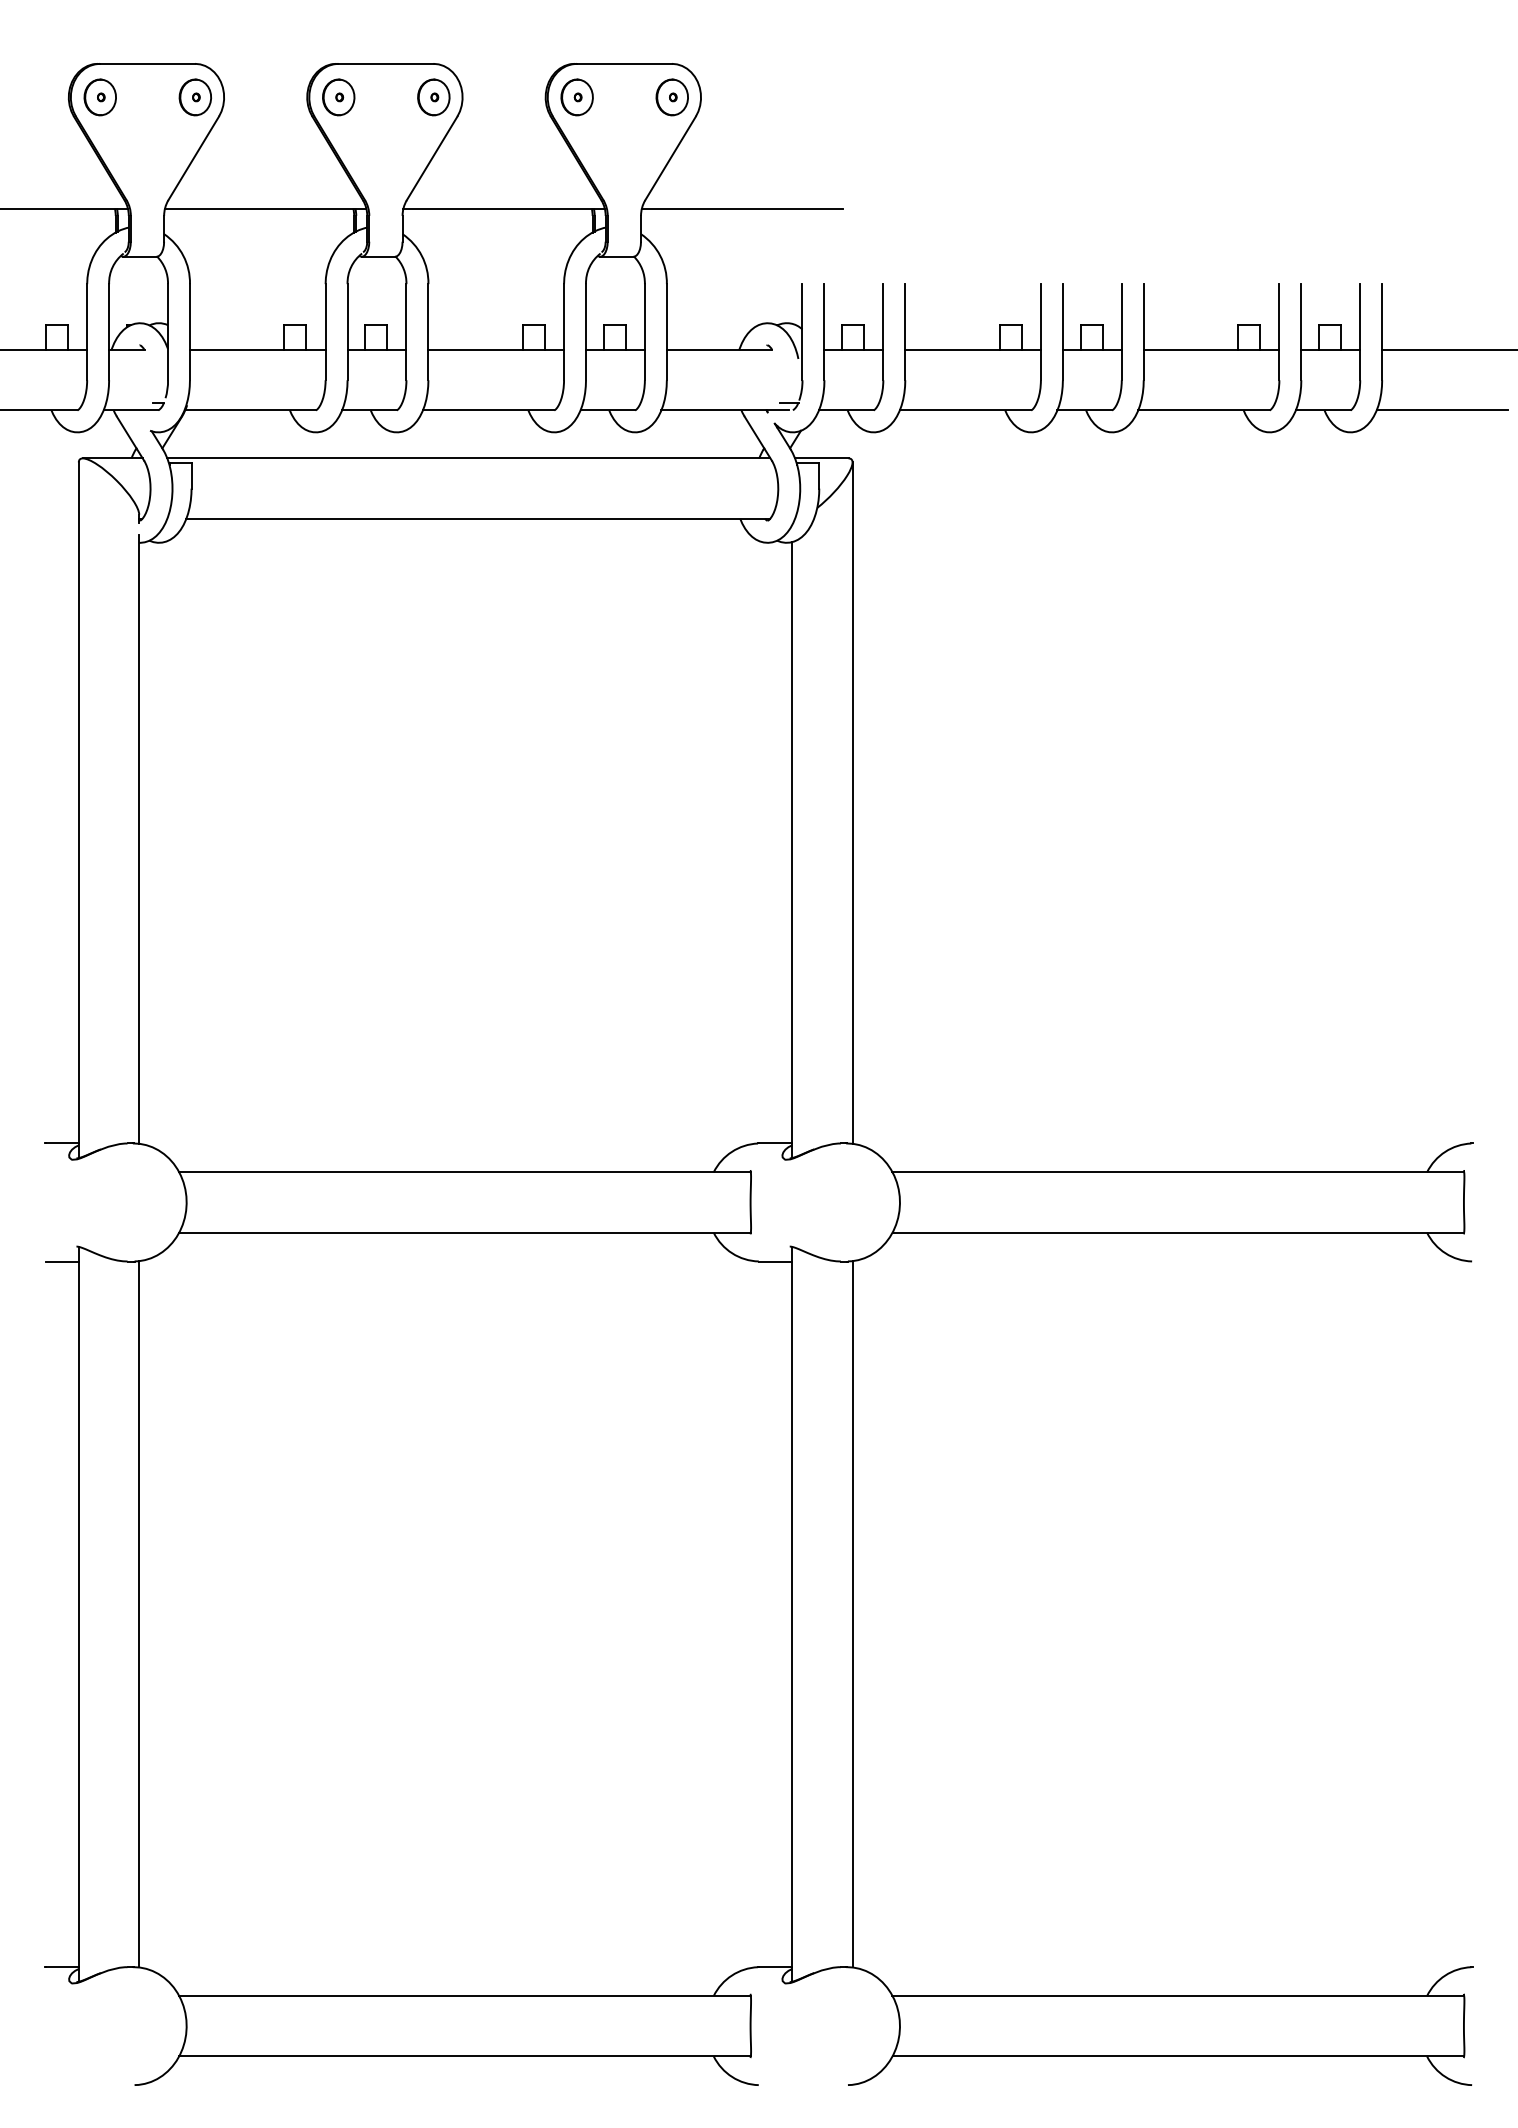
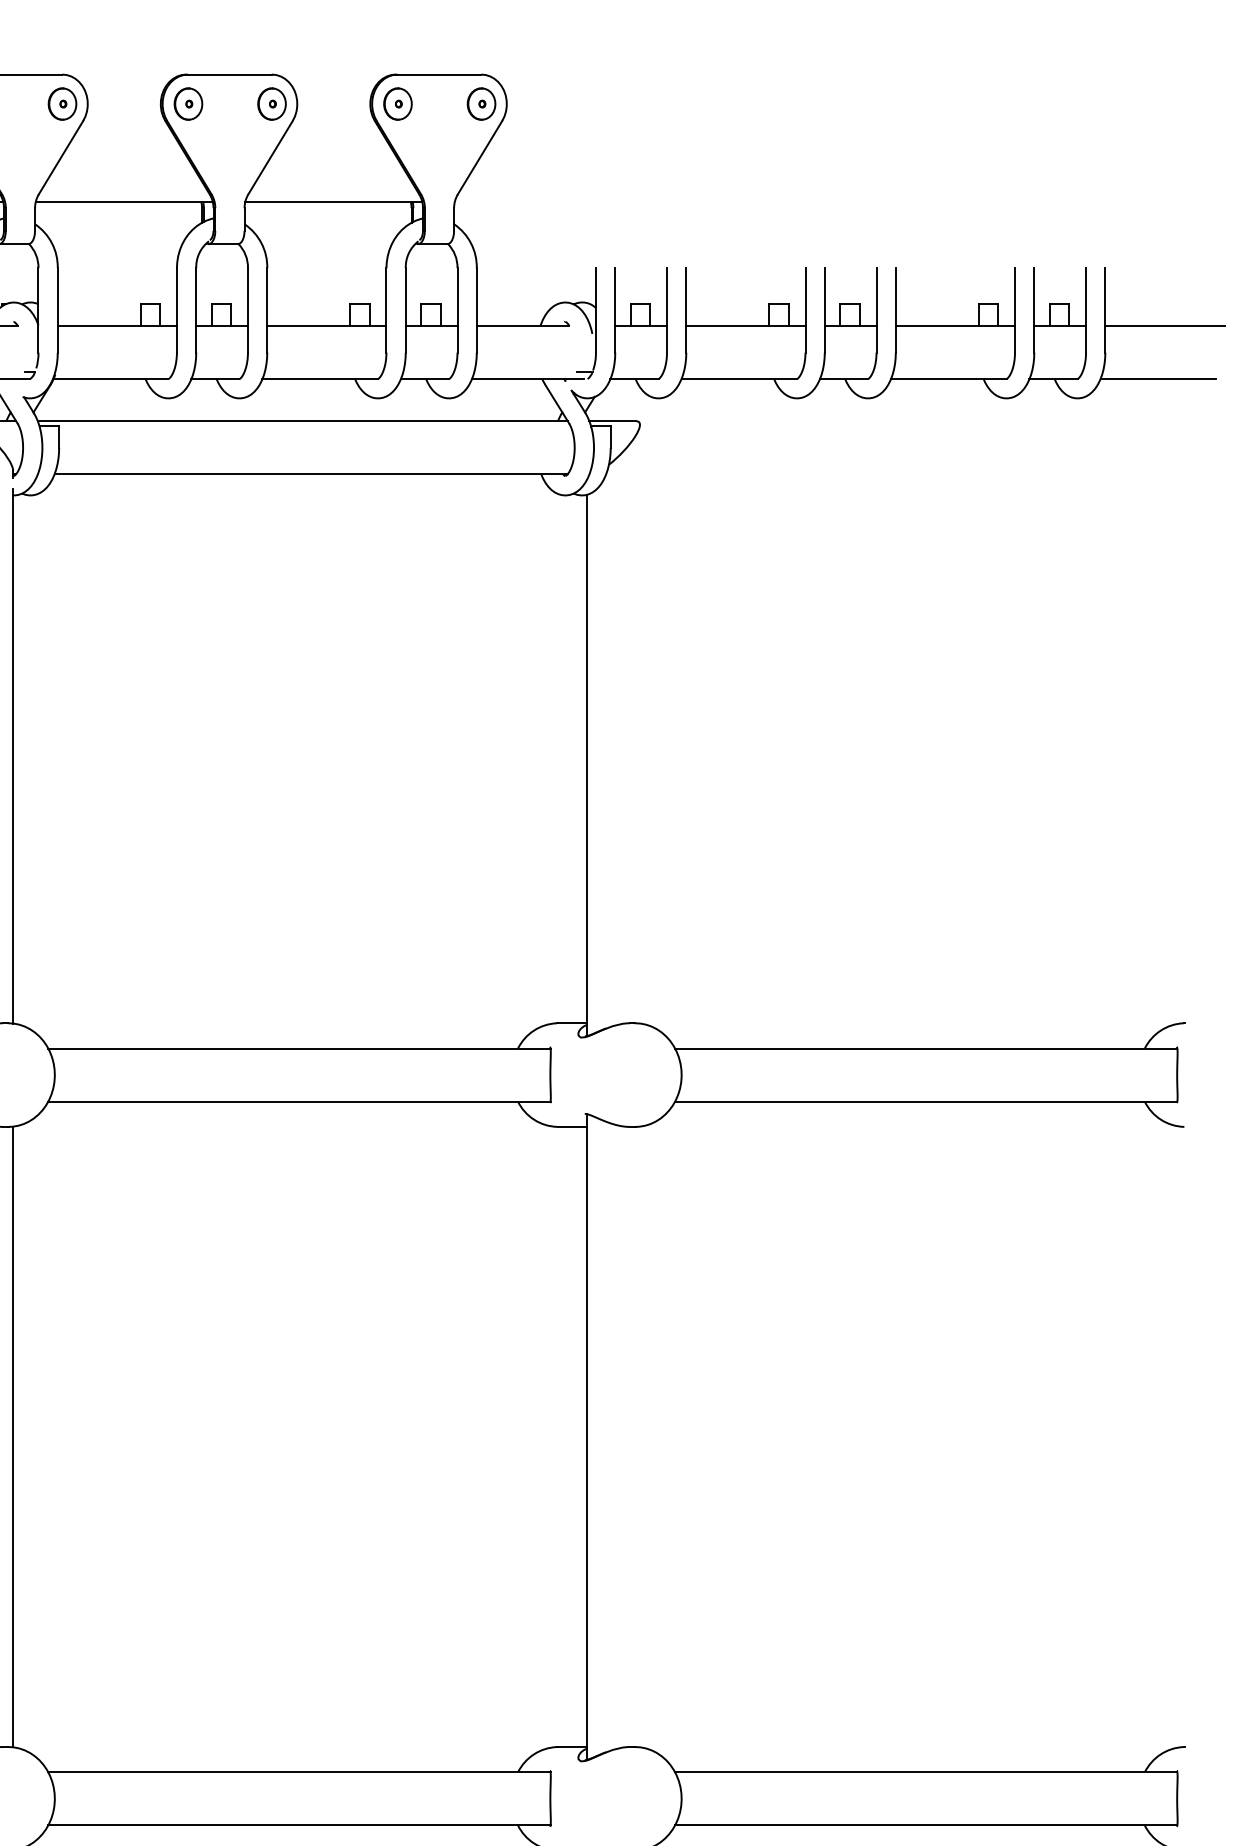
line: (742, 208) -> (543, 201), removed
line: (852, 802) -> (639, 723), removed
line: (852, 1614) -> (639, 1437), removed

